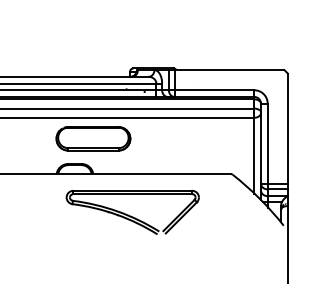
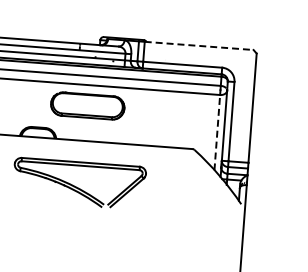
line: (229, 70) -> (199, 46), solid -> dashed
part: (93, 138) -> (87, 105), moved
line: (254, 155) -> (217, 132), solid -> dashed
part: (132, 212) -> (78, 183), moved

